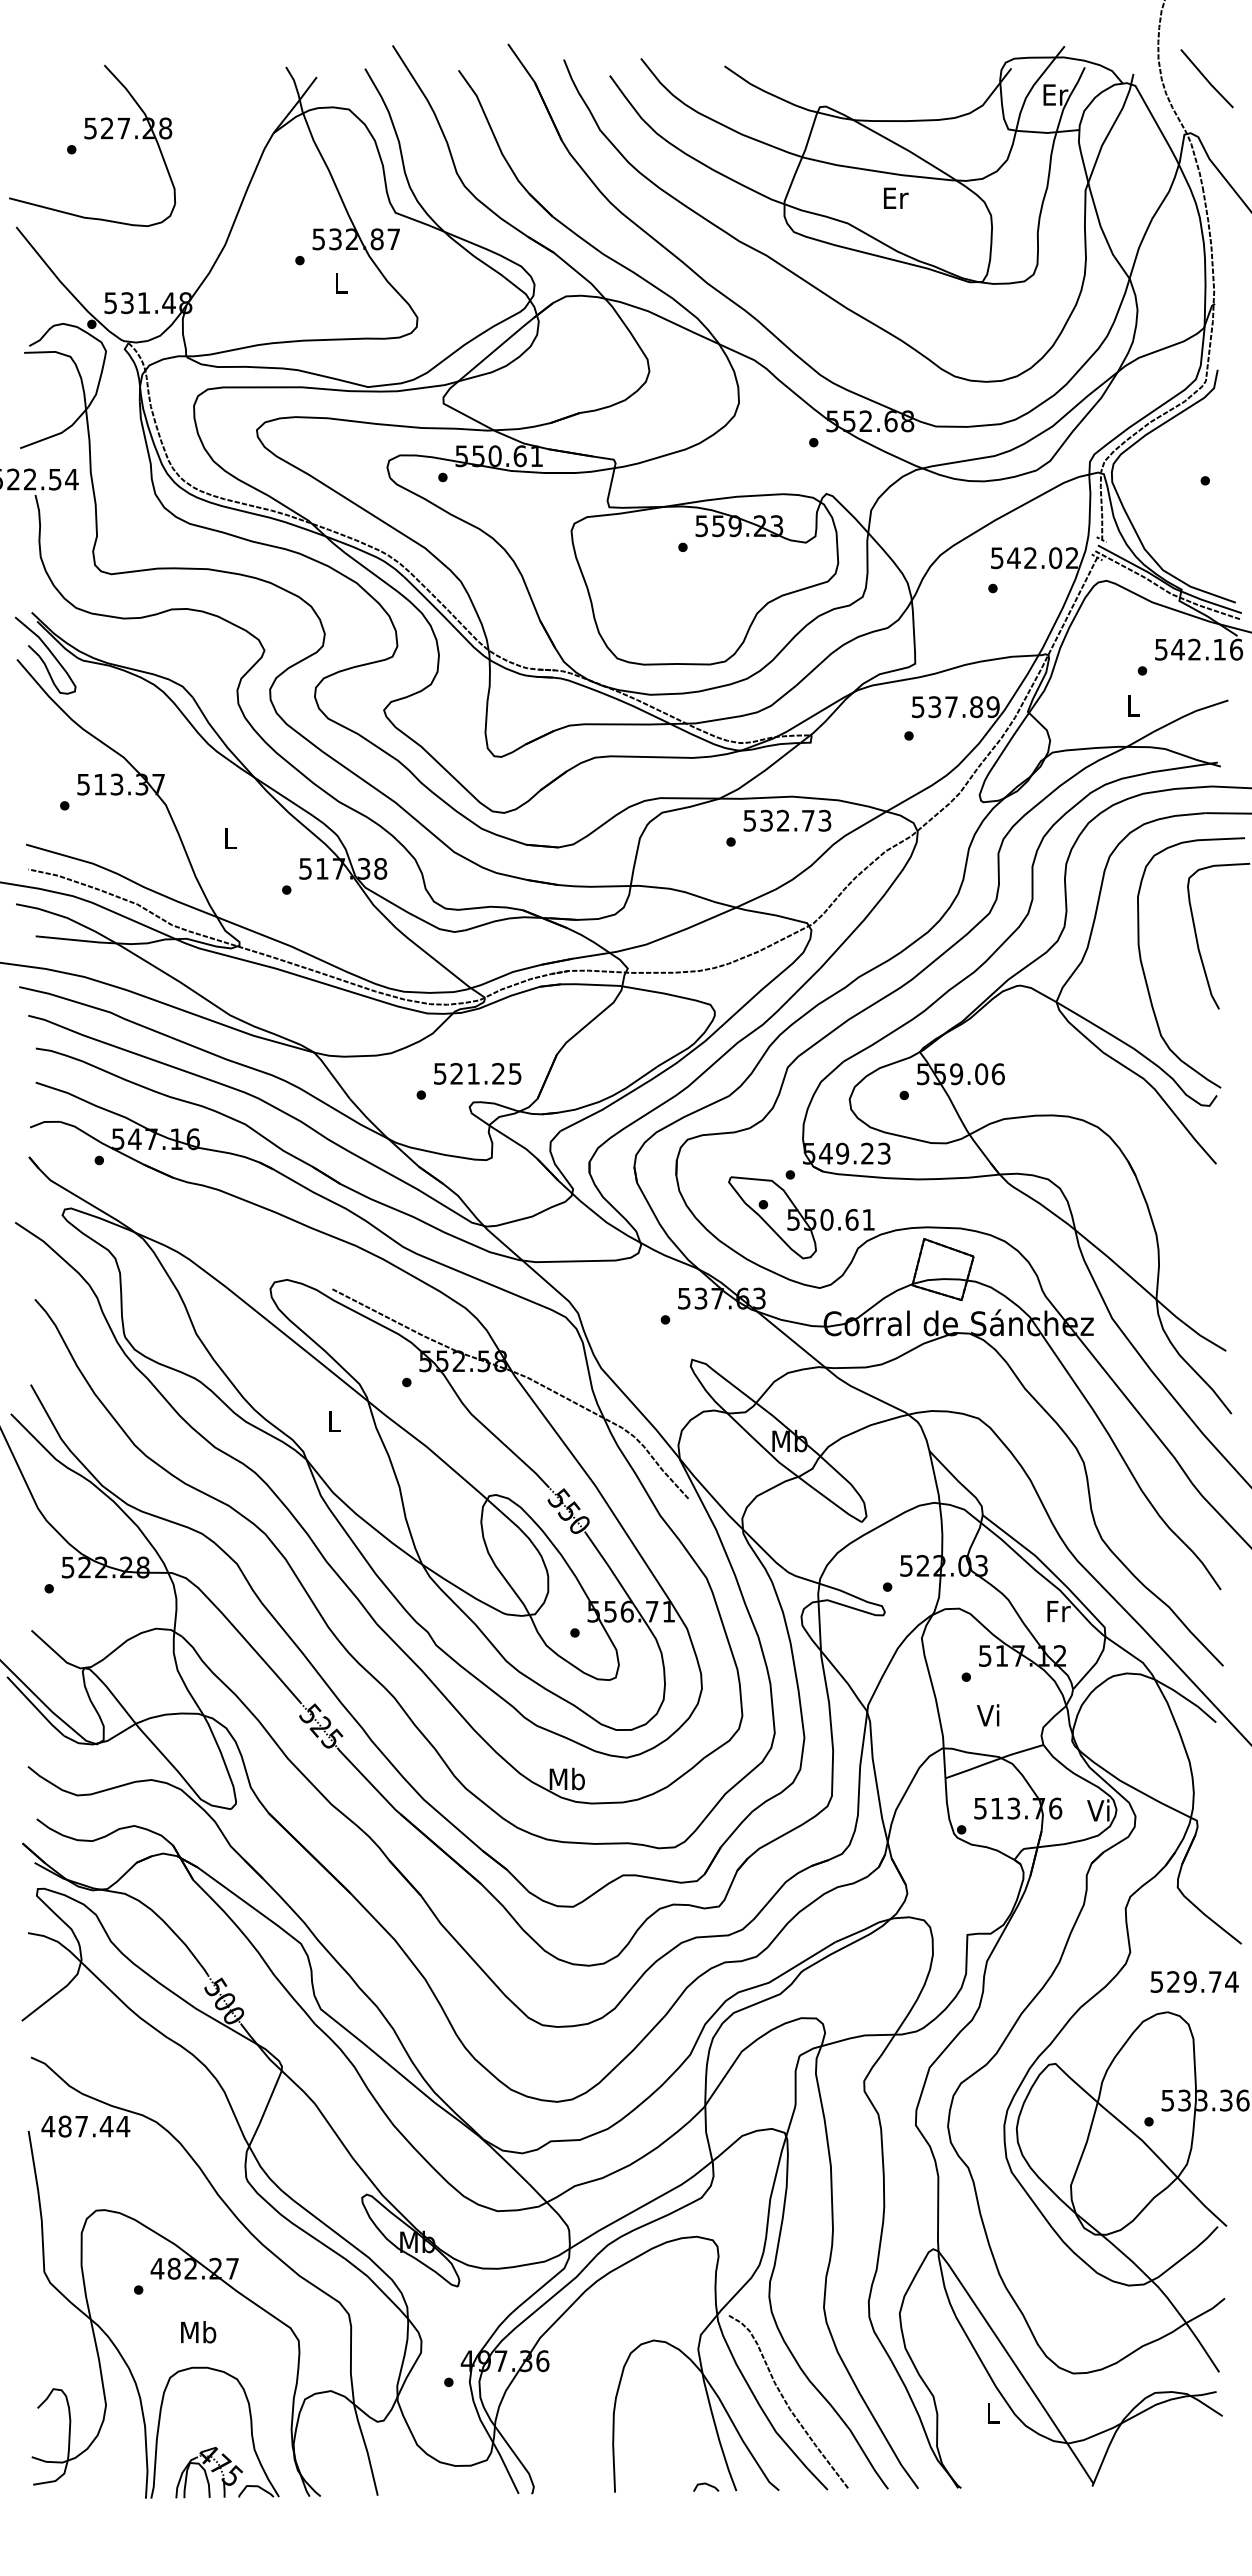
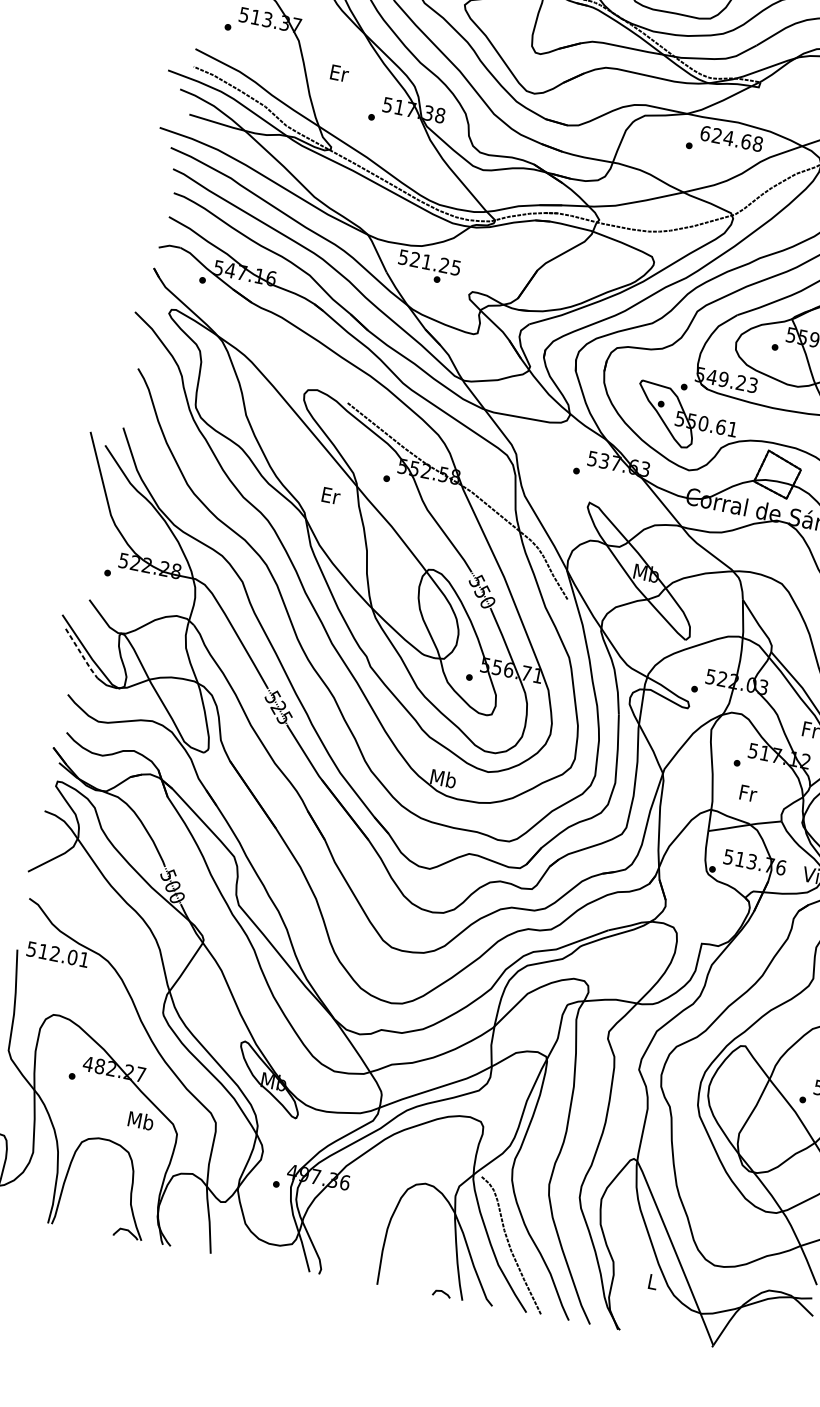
text: (787, 820) -> (731, 138), 532.73 -> 624.68
text: (230, 838) -> (339, 73), L -> Er
text: (477, 1073) -> (429, 262), moved
text: (335, 1420) -> (331, 495), L -> Er
line: (35, 1707) -> (81, 654), solid -> dashed
text: (988, 1715) -> (747, 793), Vi -> Fr
text: (85, 2126) -> (57, 954), 487.44 -> 512.01
text: (198, 2332) -> (140, 1121), moved
part: (209, 2472) -> (96, 1213), removed

